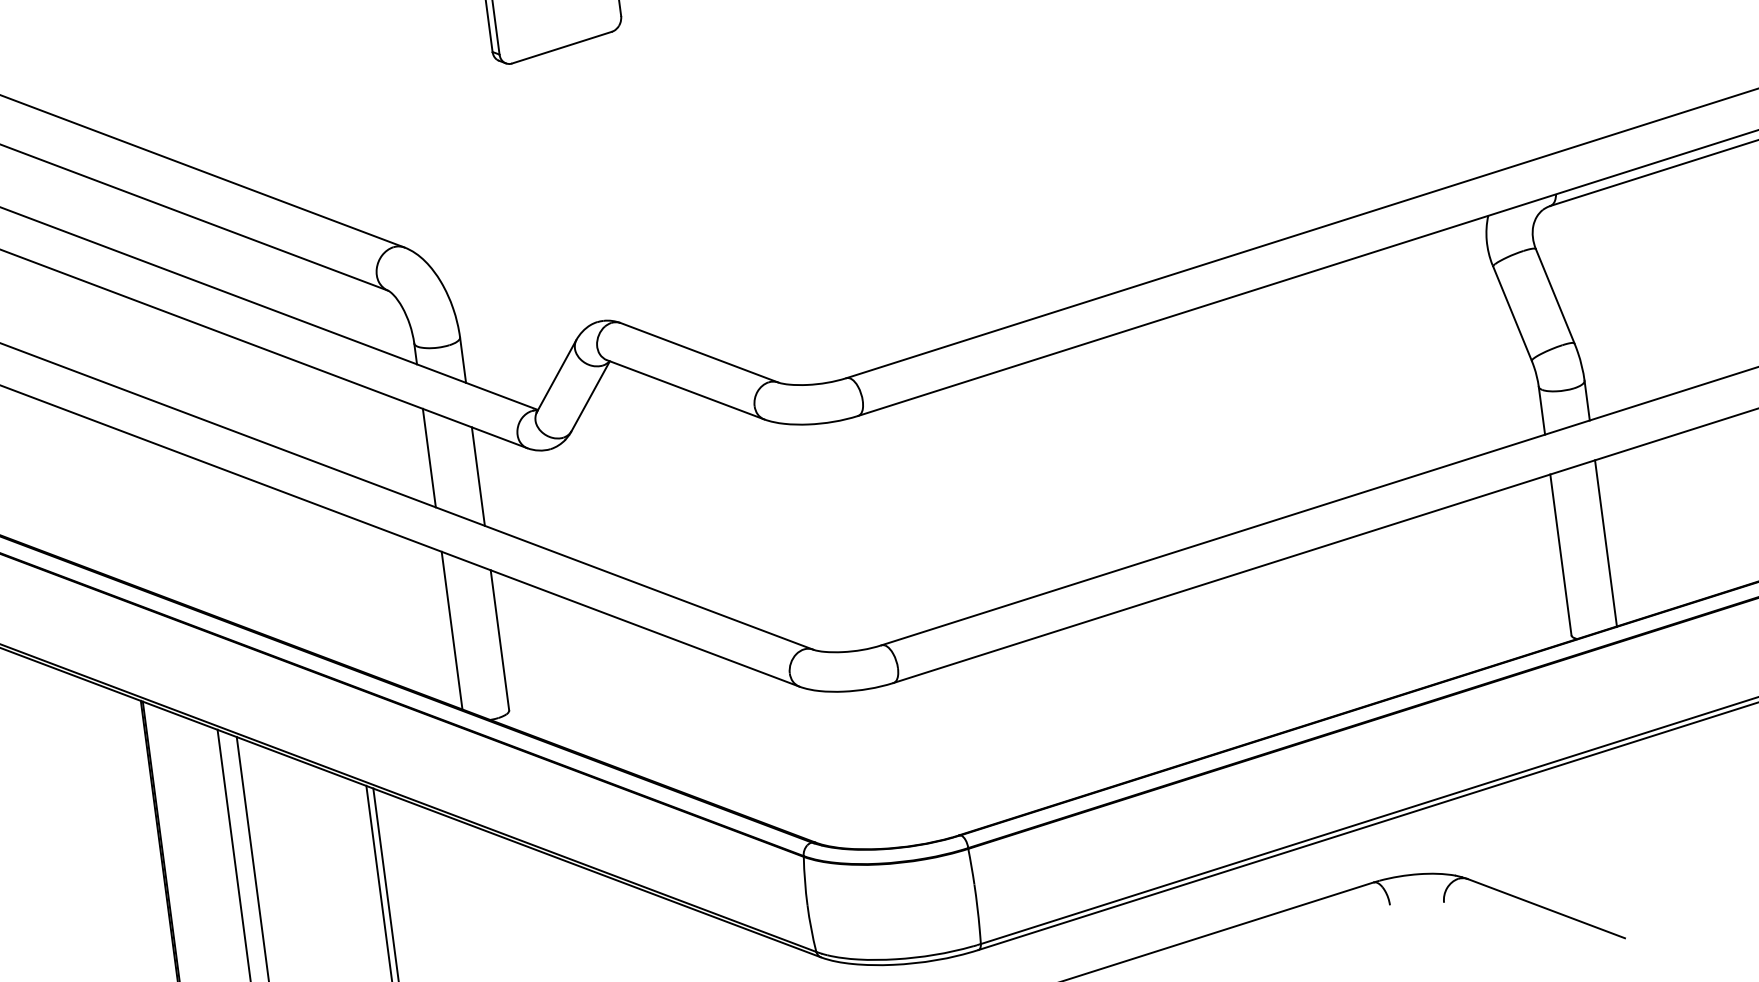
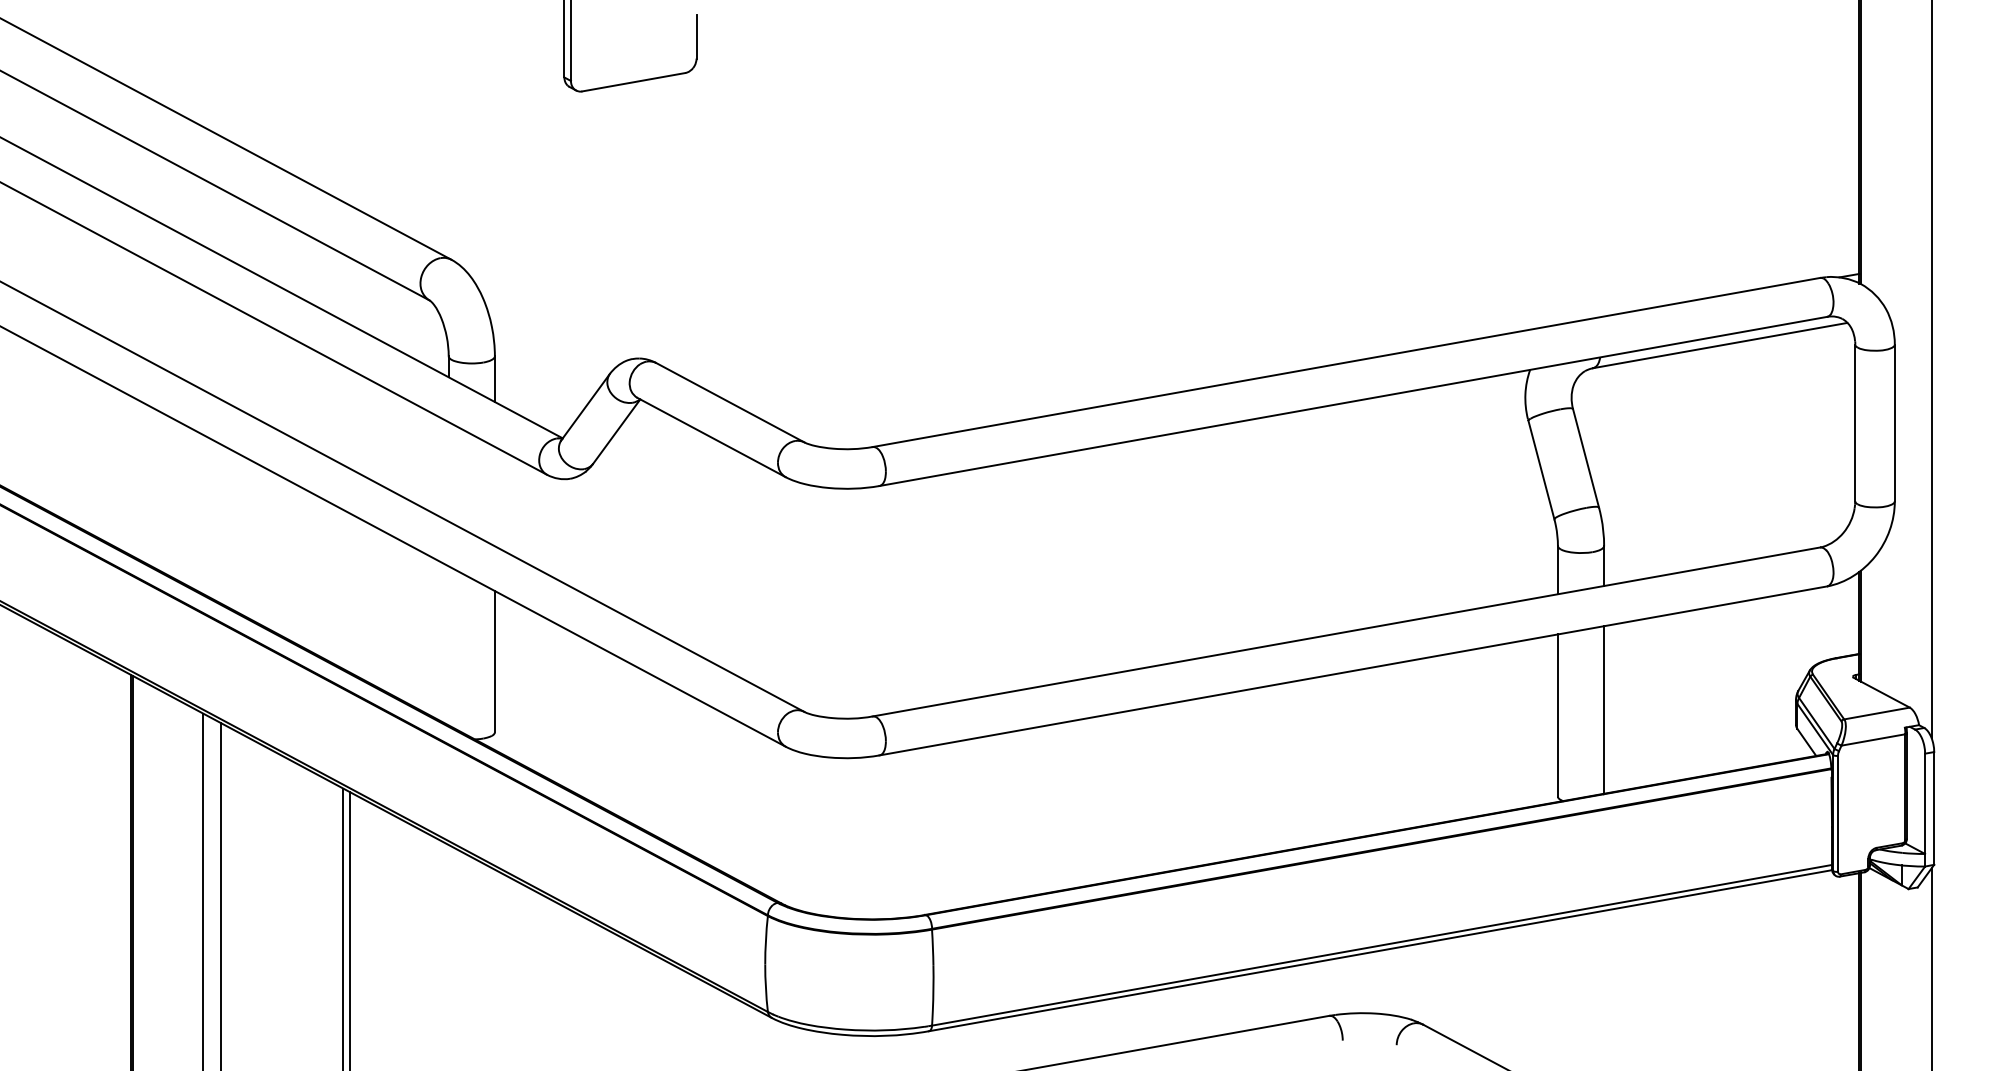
line: (429, 457) -> (448, 471), removed
line: (477, 476) -> (494, 496), removed
line: (451, 630) -> (448, 645), removed

